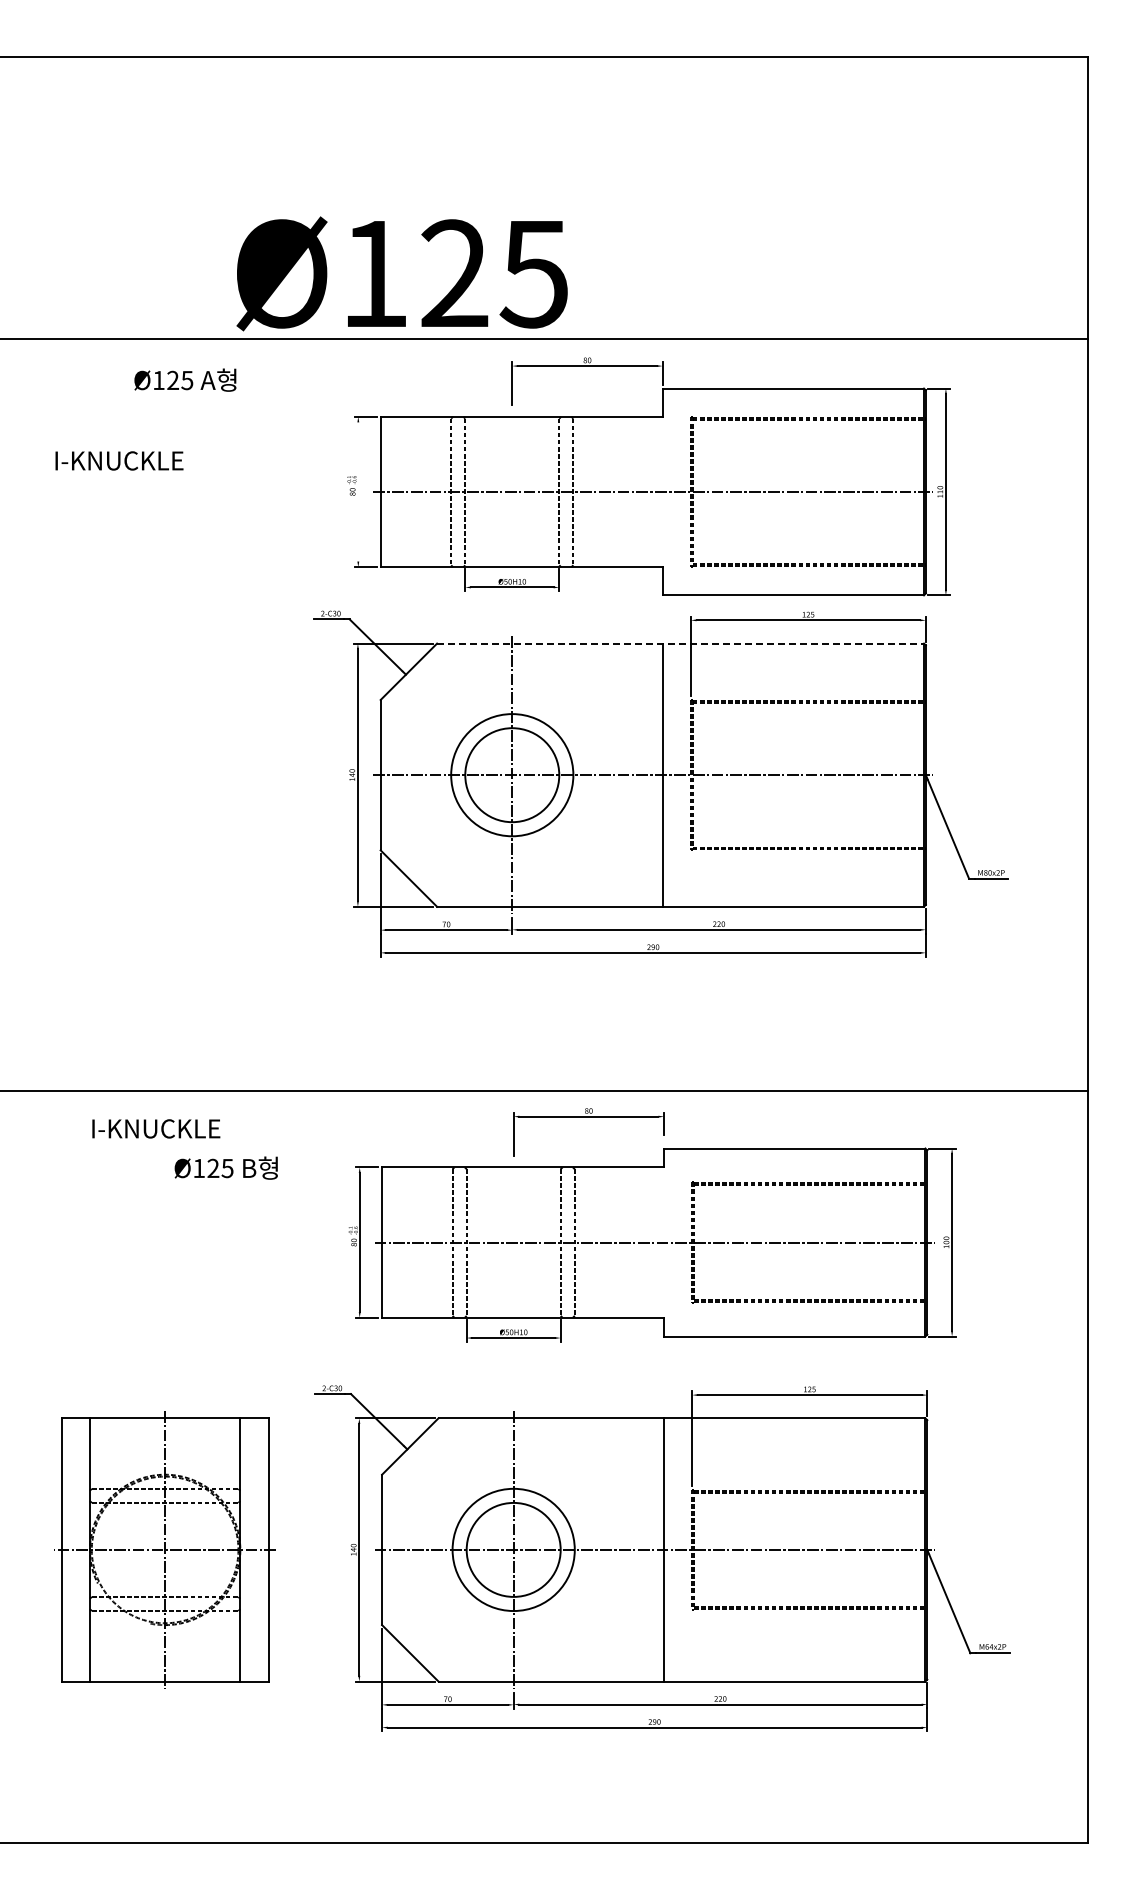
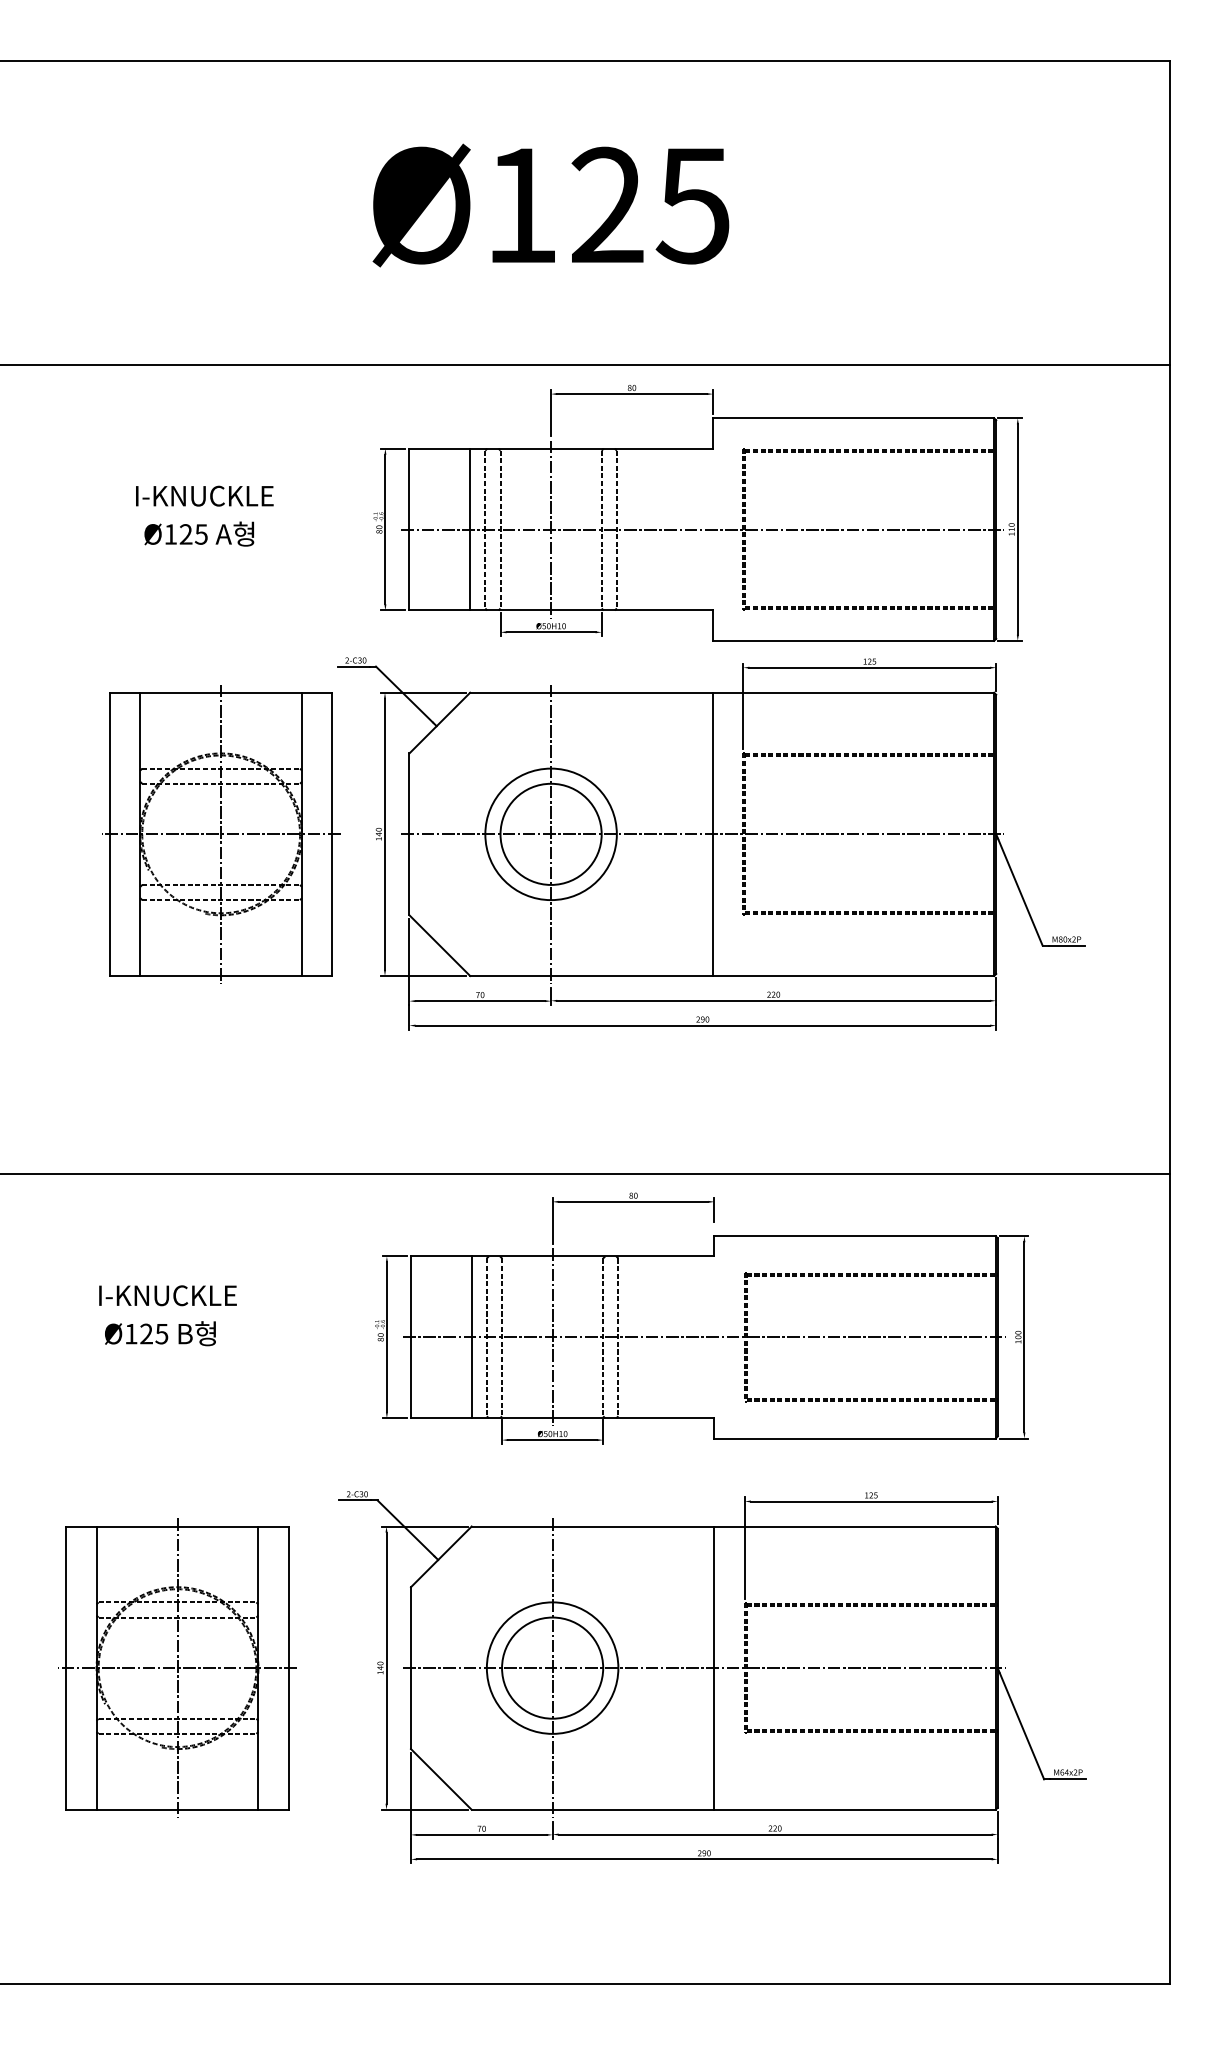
text: (401, 273) -> (550, 205), moved
text: (185, 379) -> (199, 533), moved
text: (119, 460) -> (204, 495), moved
line: (358, 491) -> (385, 529), added
line: (437, 491) -> (470, 529), added
line: (512, 491) -> (551, 529), added
line: (681, 643) -> (733, 692), dashed -> solid
part: (205, 774) -> (220, 833), added
text: (156, 1128) -> (168, 1295), moved
text: (225, 1167) -> (159, 1332), moved
line: (438, 1242) -> (471, 1337), added
line: (513, 1242) -> (552, 1337), added

